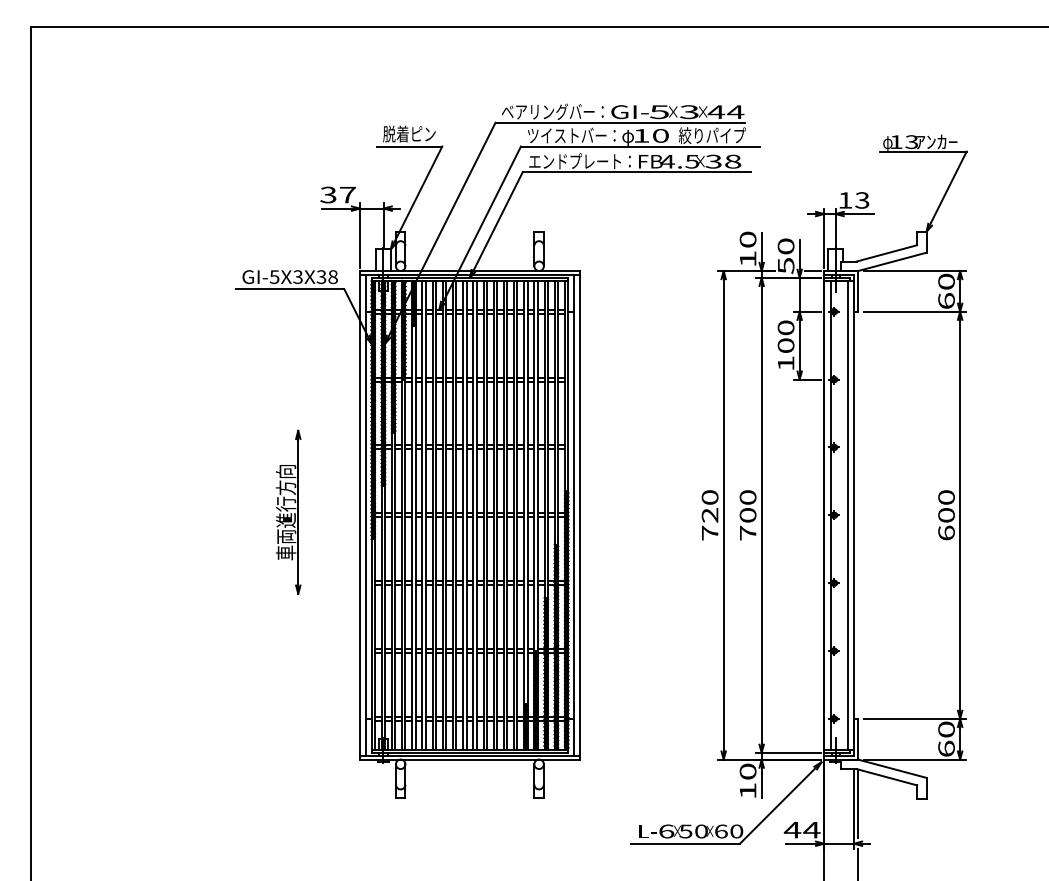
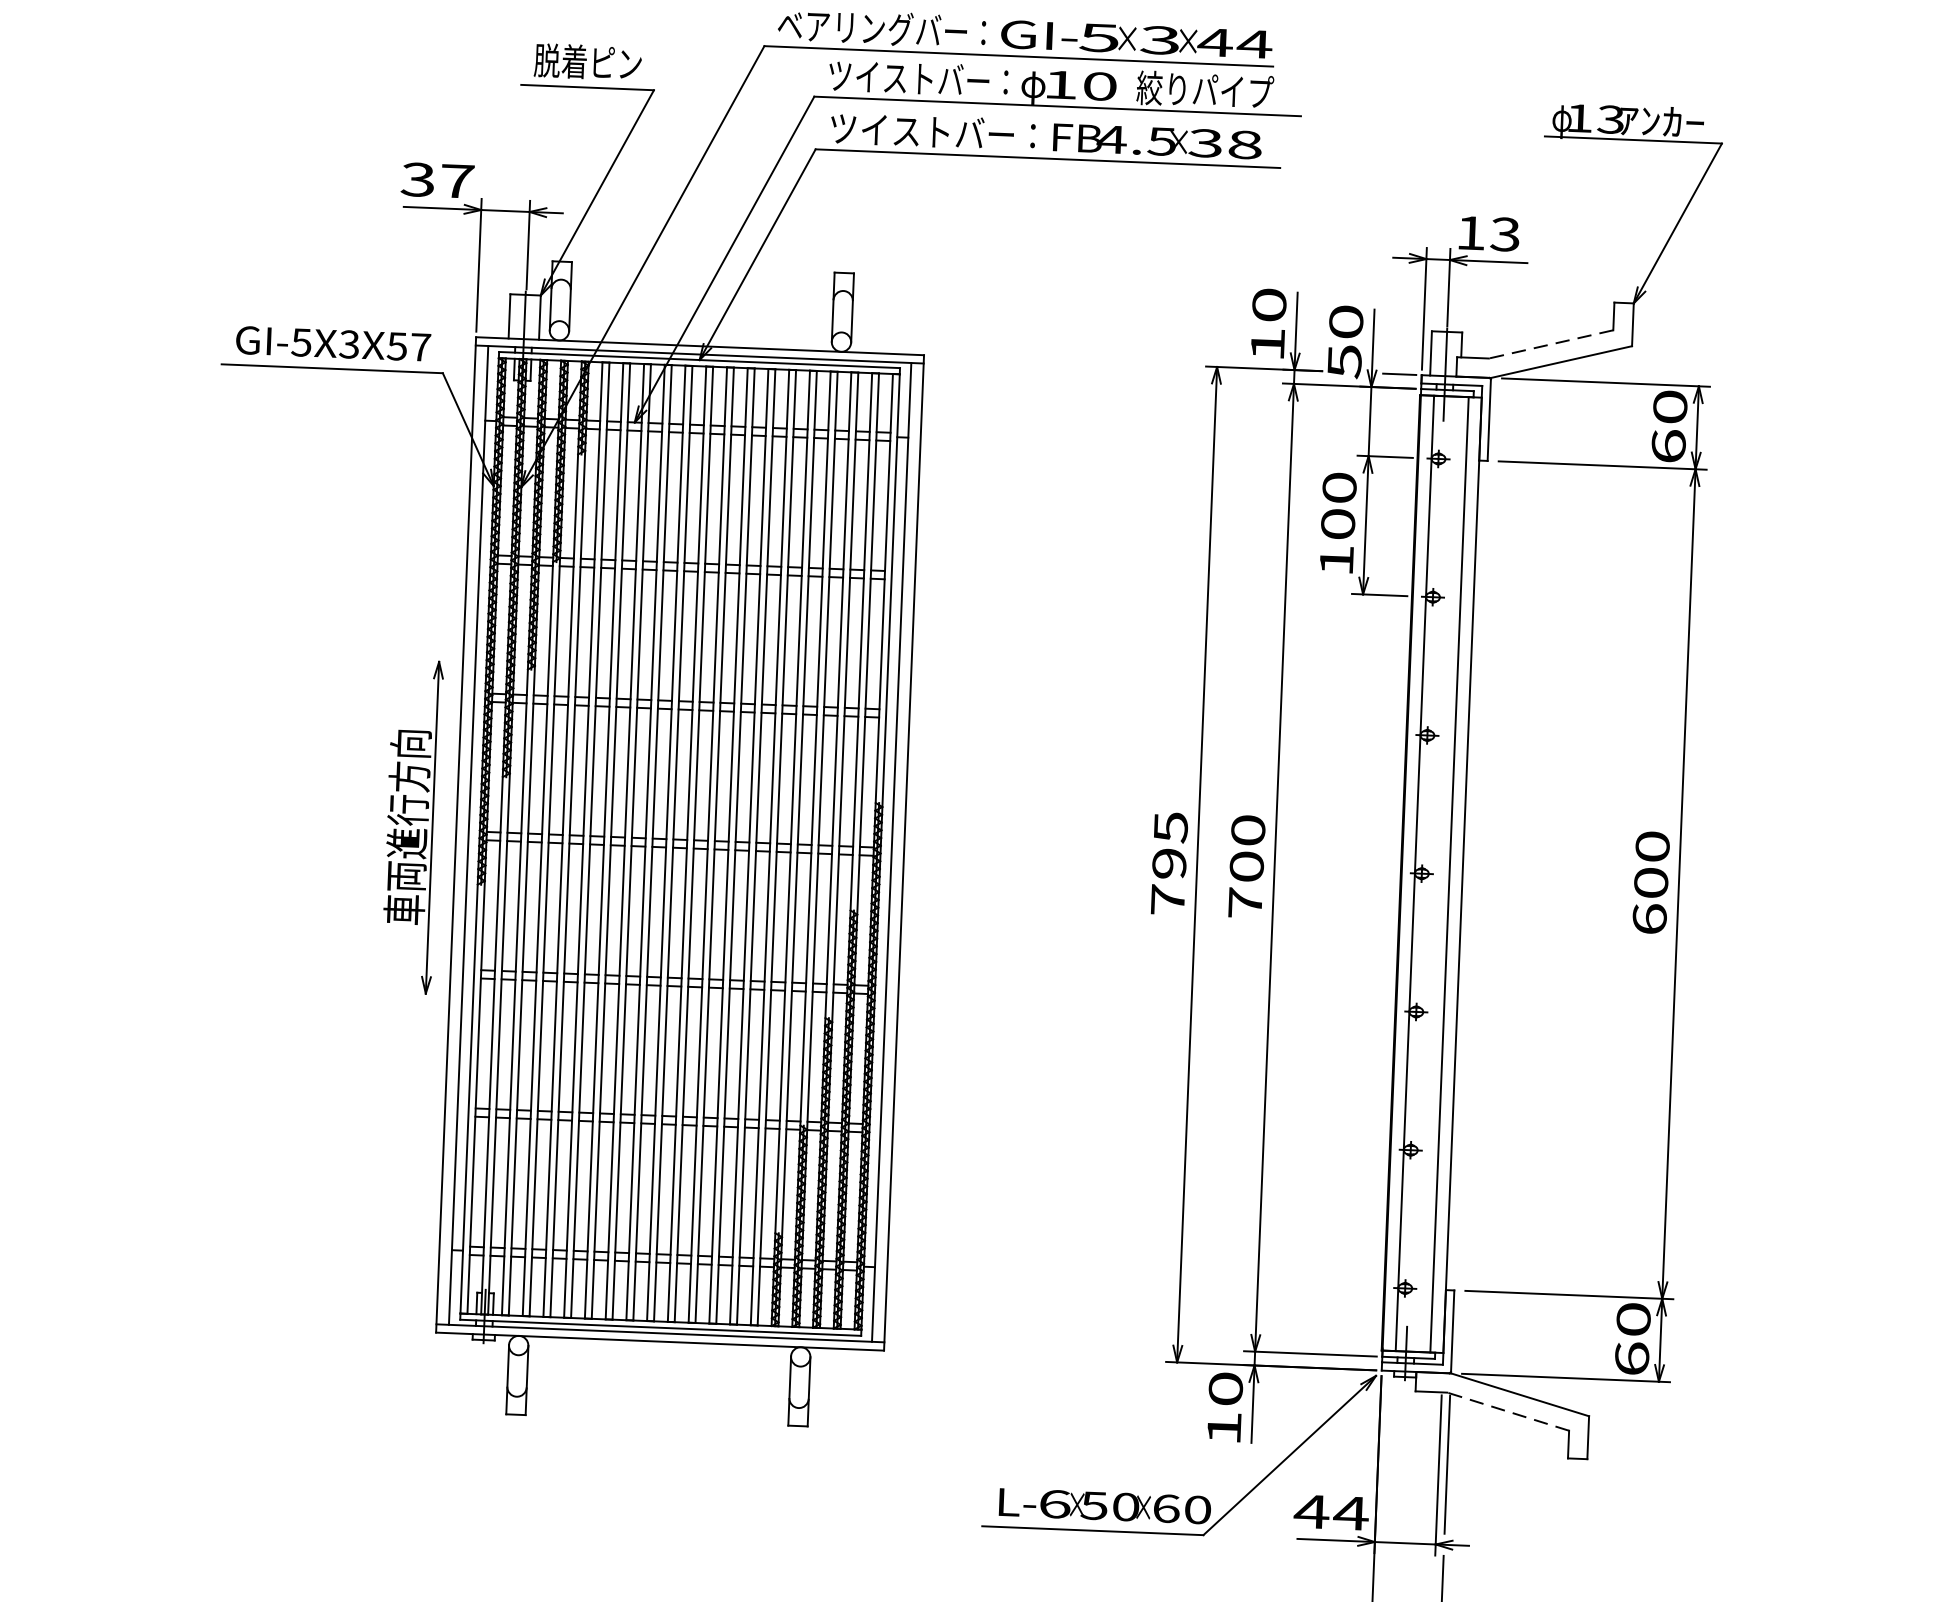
text: (579, 161) -> (932, 131), エンドプレート： -> ツイストバー：
line: (886, 253) -> (1550, 344), solid -> dashed
text: (327, 277) -> (409, 347), GI-5X3X38 -> GI-5X3X57
text: (709, 506) -> (1168, 845), 720 -> 795
part: (288, 511) -> (412, 825), moved
line: (886, 777) -> (1507, 1412), solid -> dashed

